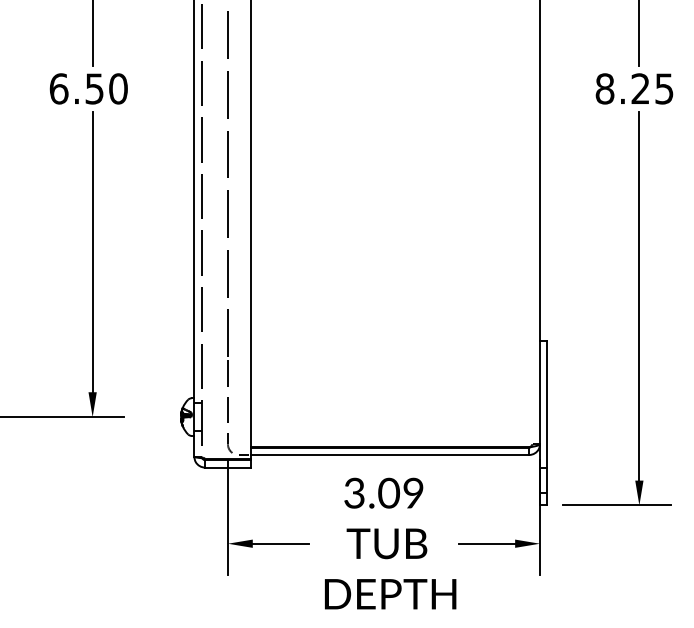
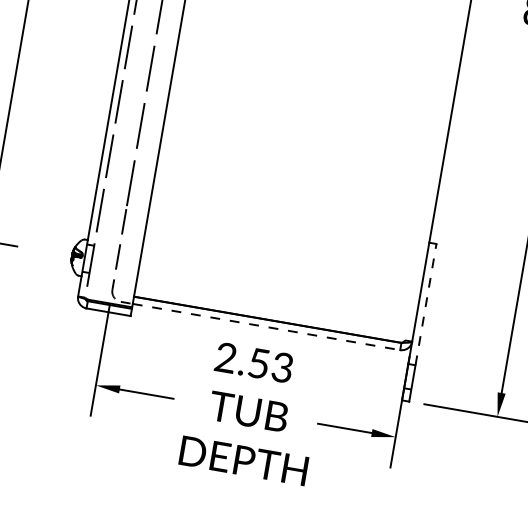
line: (547, 403) -> (426, 303), solid -> dashed
line: (390, 454) -> (266, 326), solid -> dashed
text: (383, 492) -> (253, 361), 3.09 -> 2.53

